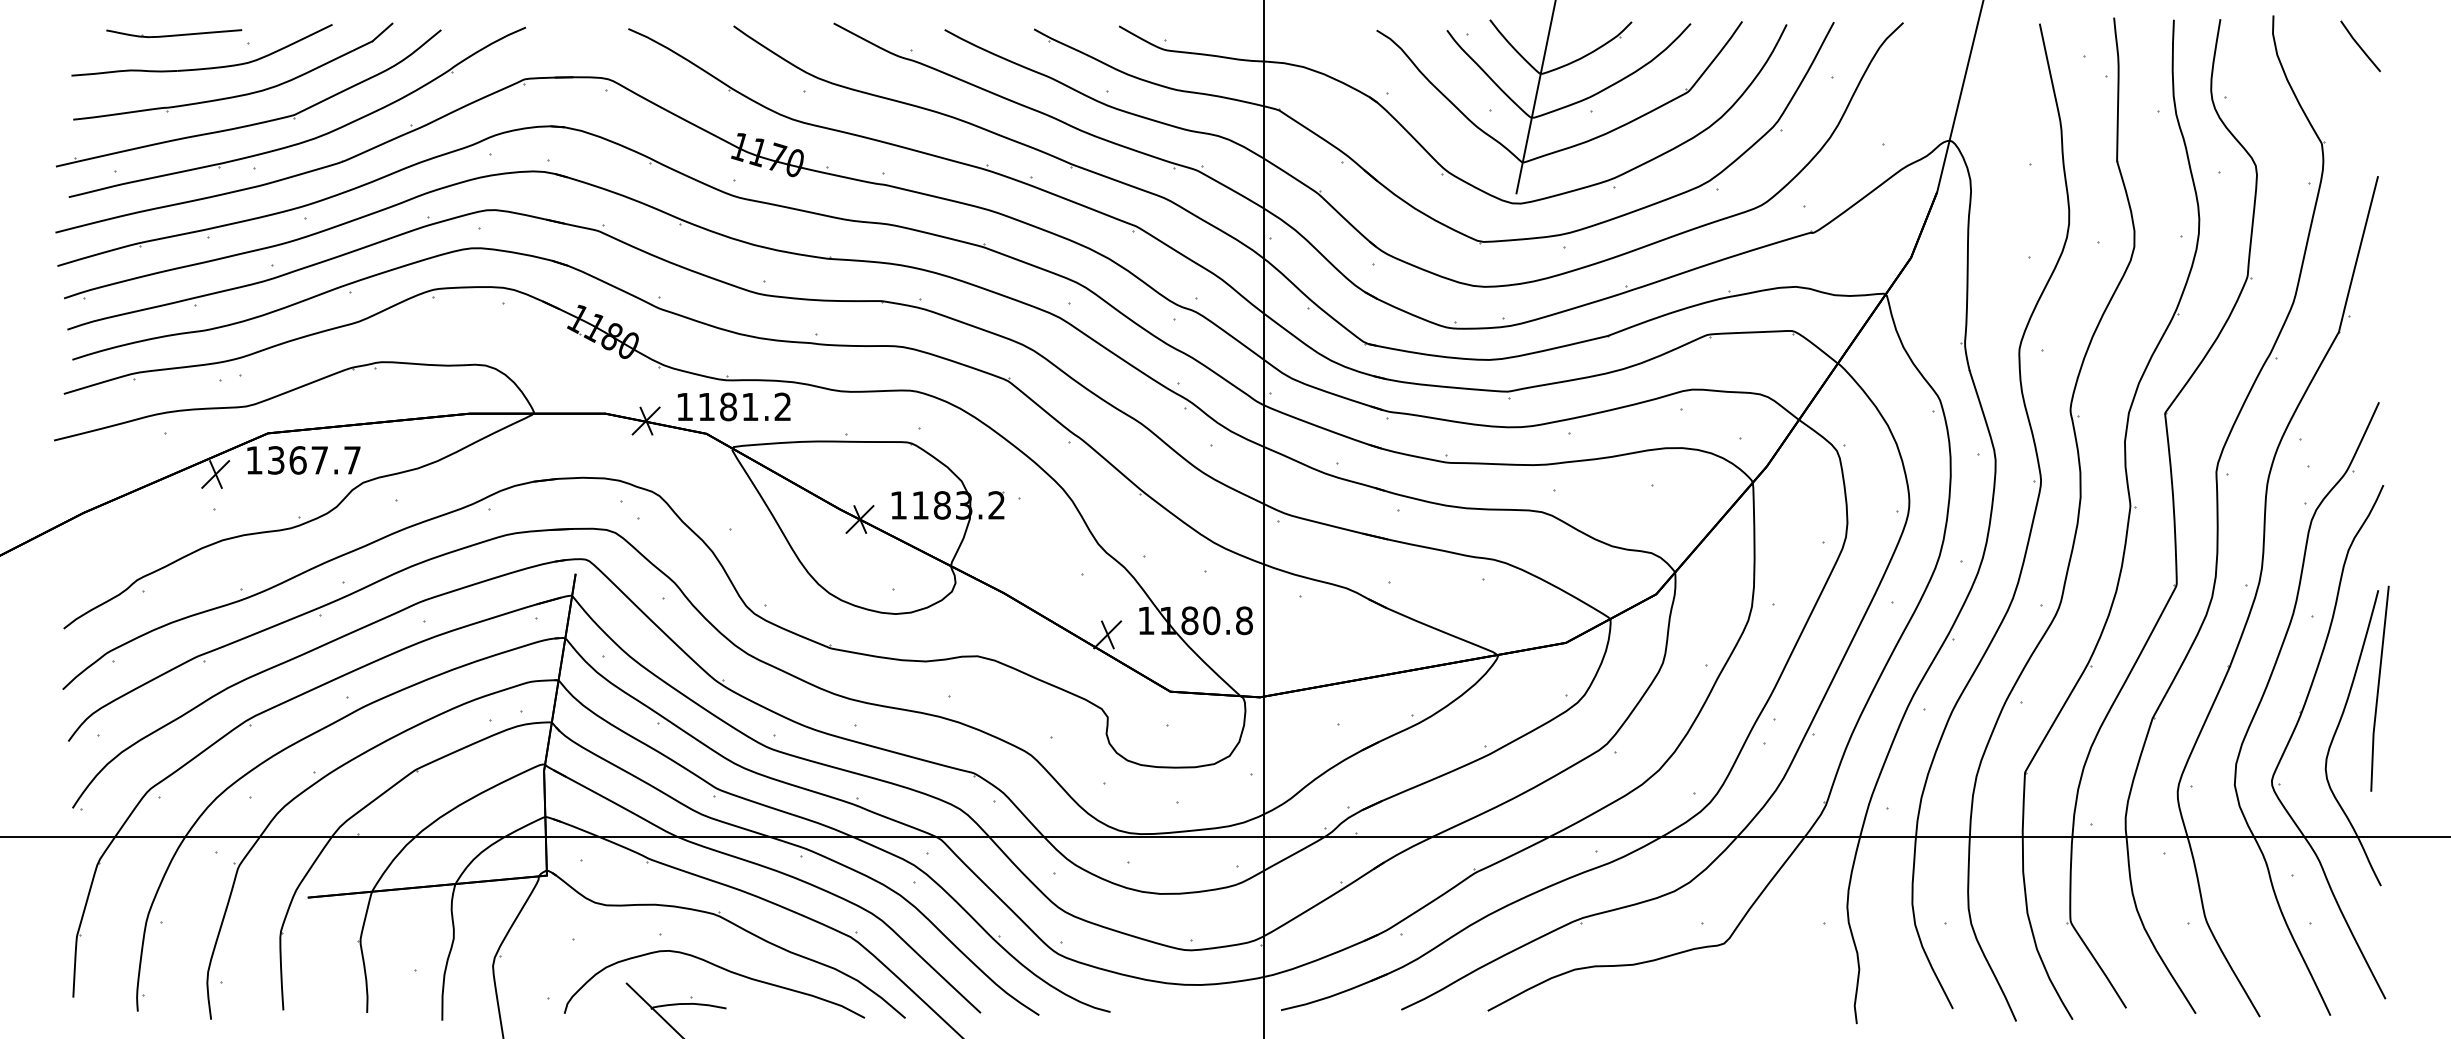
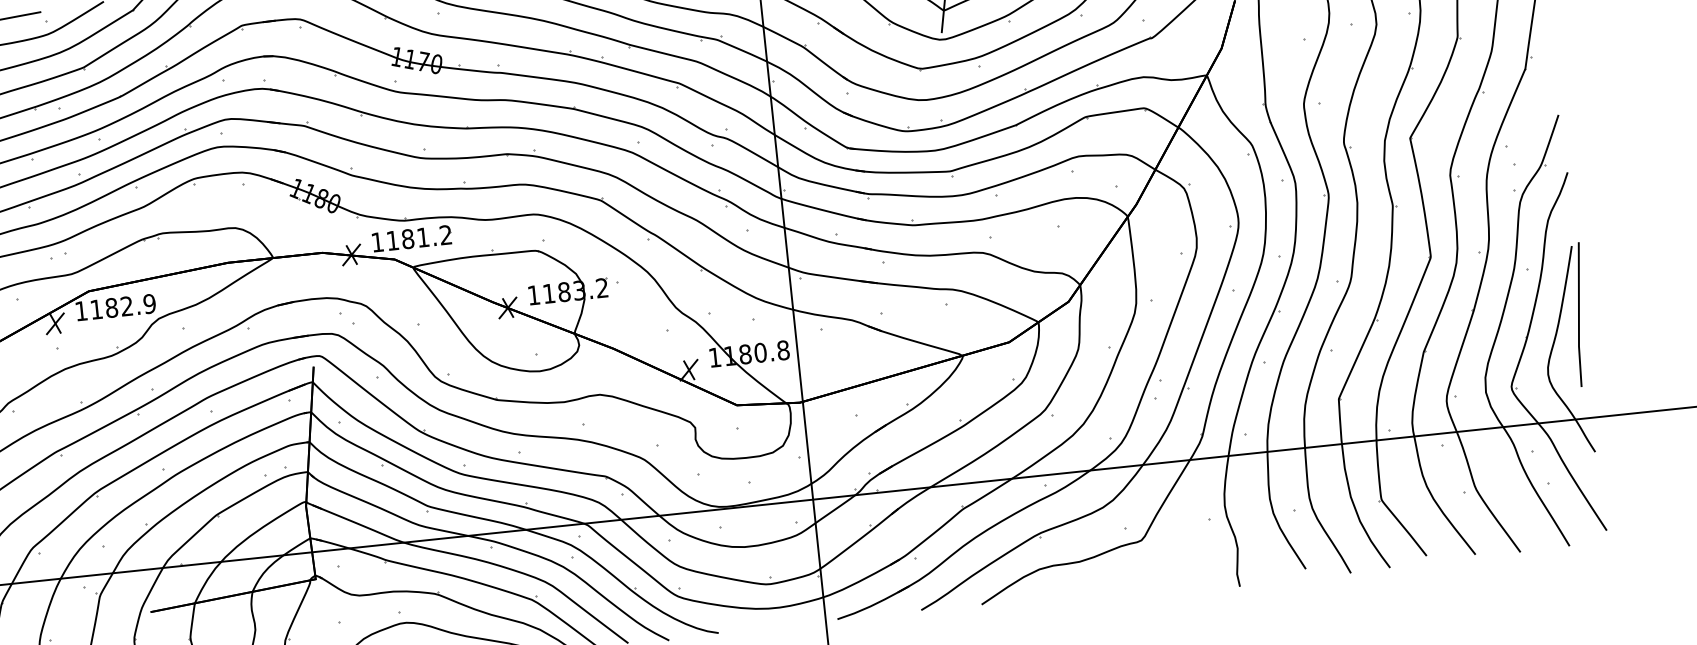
text: (314, 460) -> (123, 306), 1367.7 -> 1182.9

